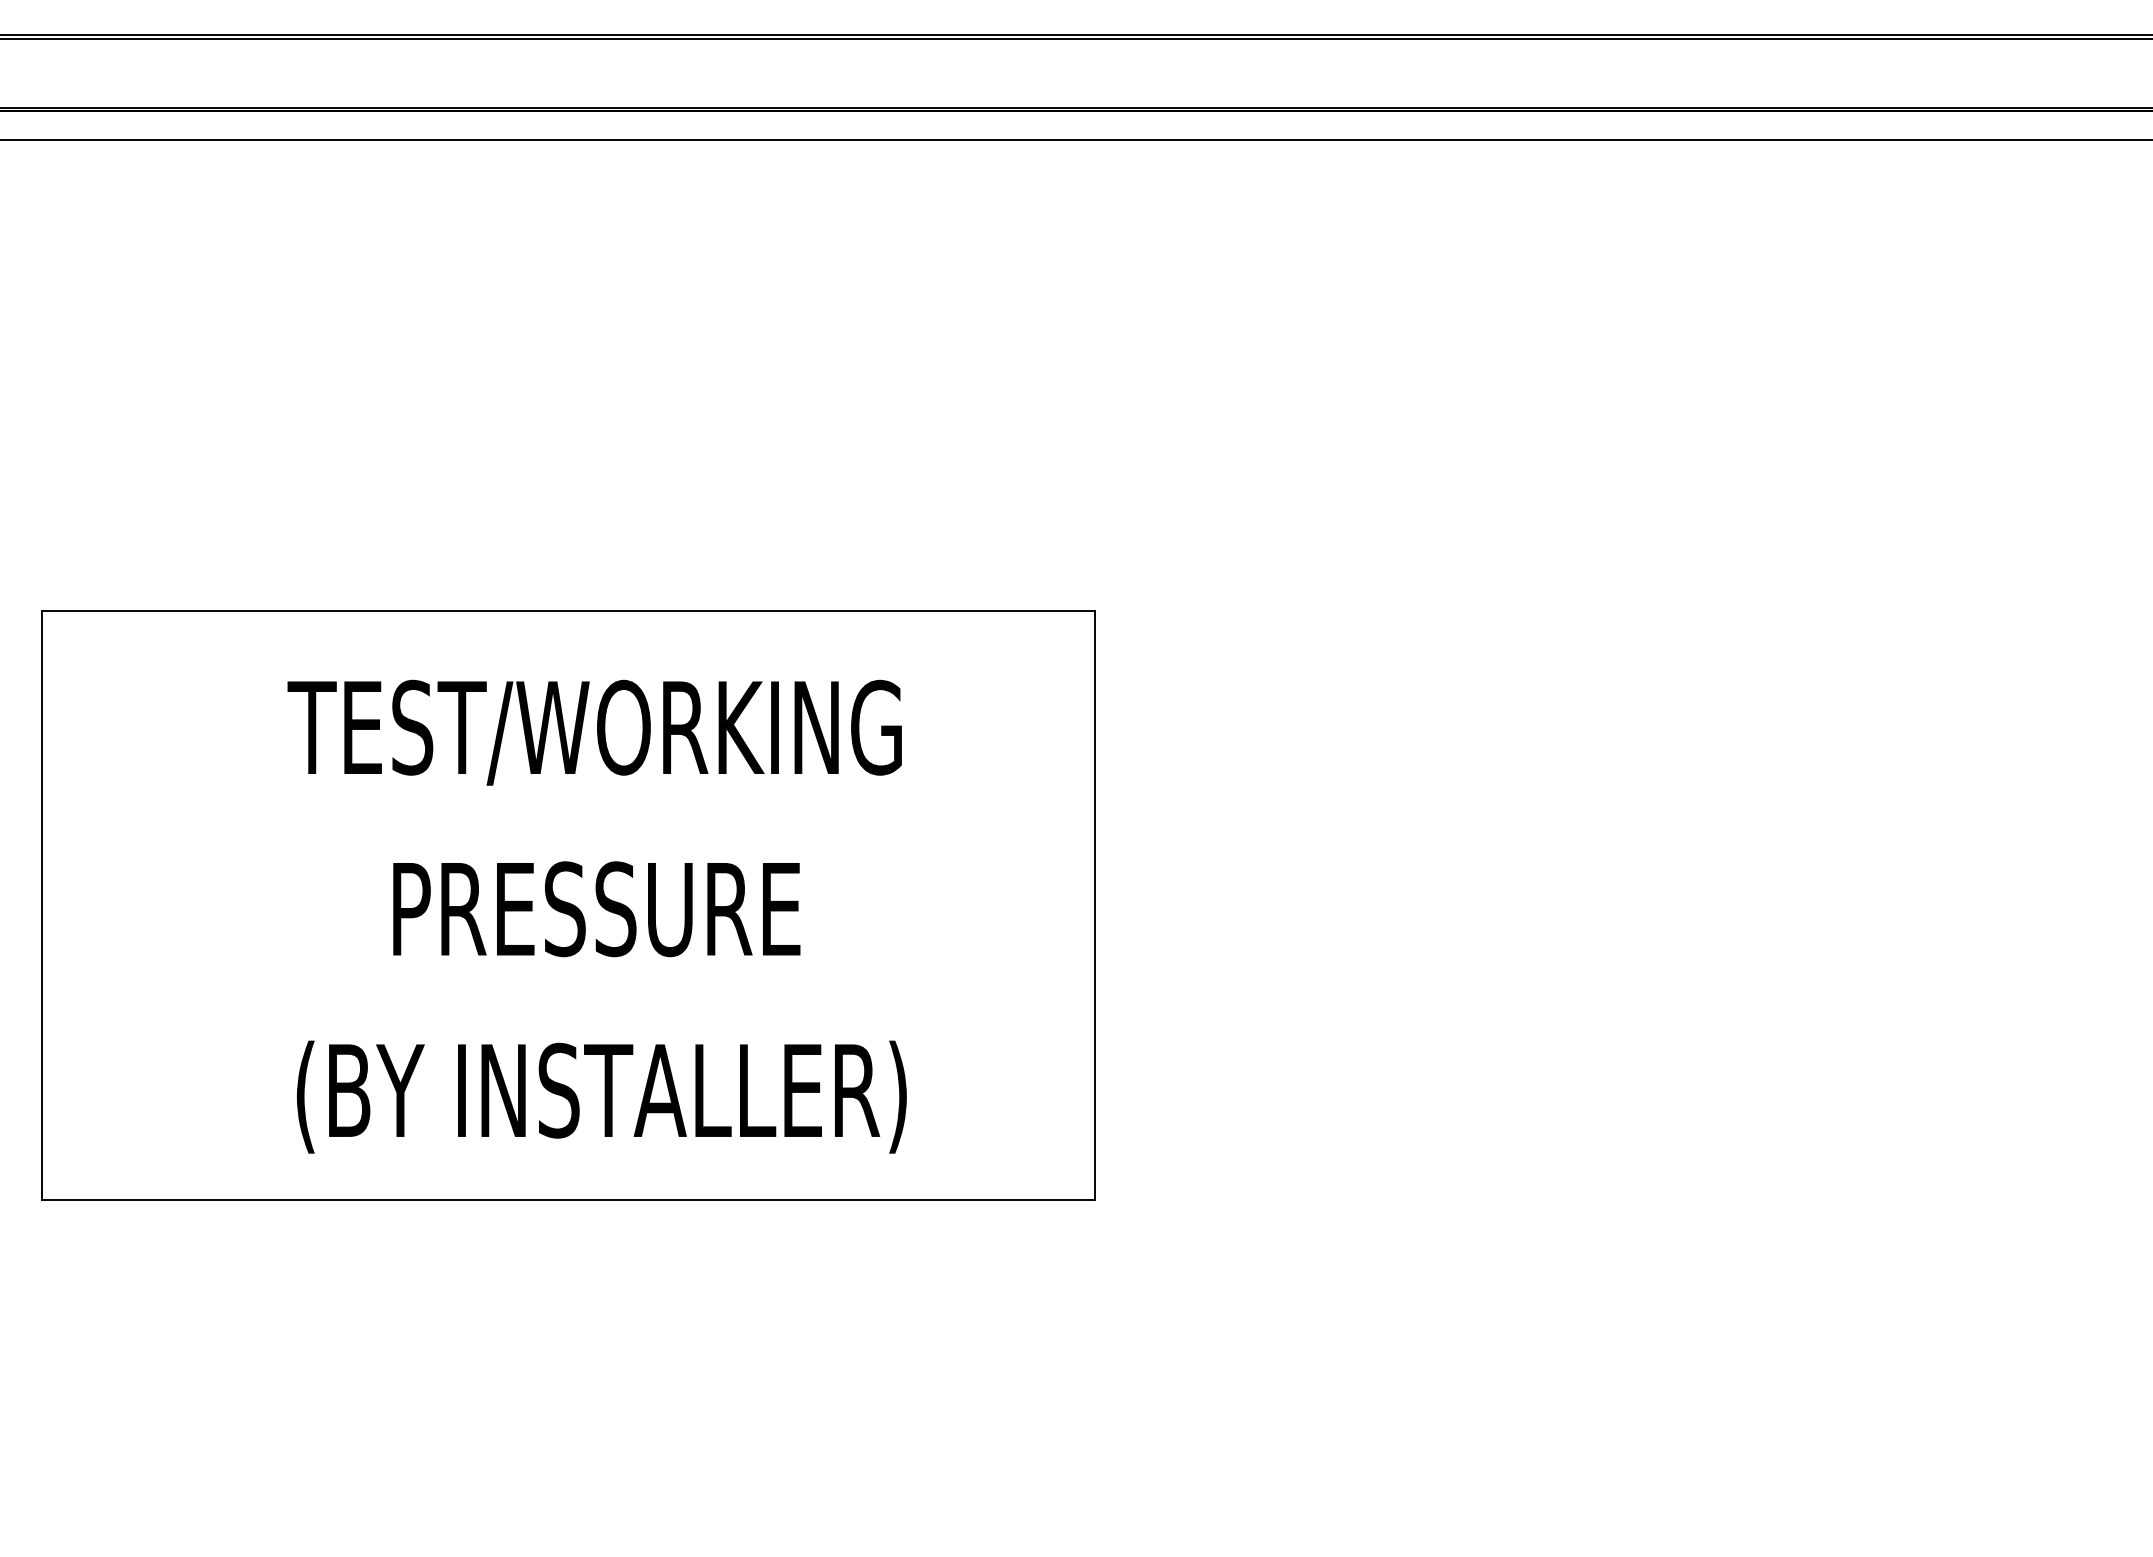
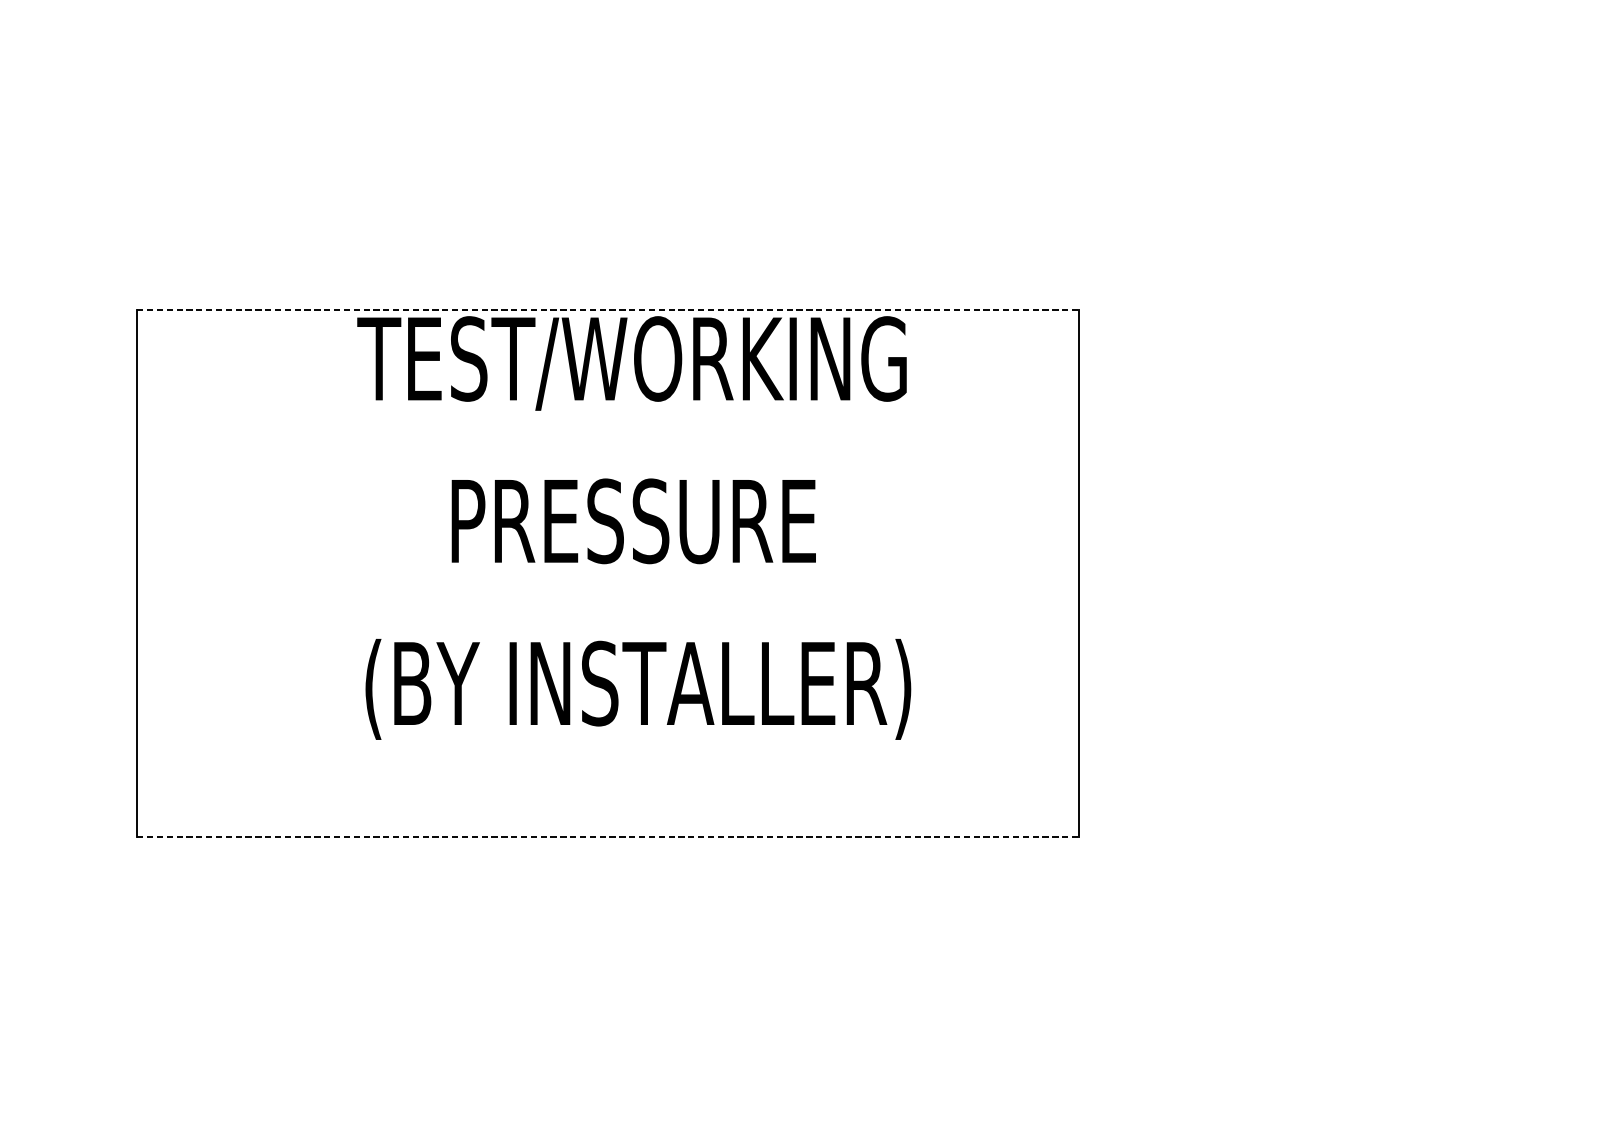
line: (568, 611) -> (608, 310), solid -> dashed
text: (596, 916) -> (633, 527), moved
line: (568, 1199) -> (608, 836), solid -> dashed

